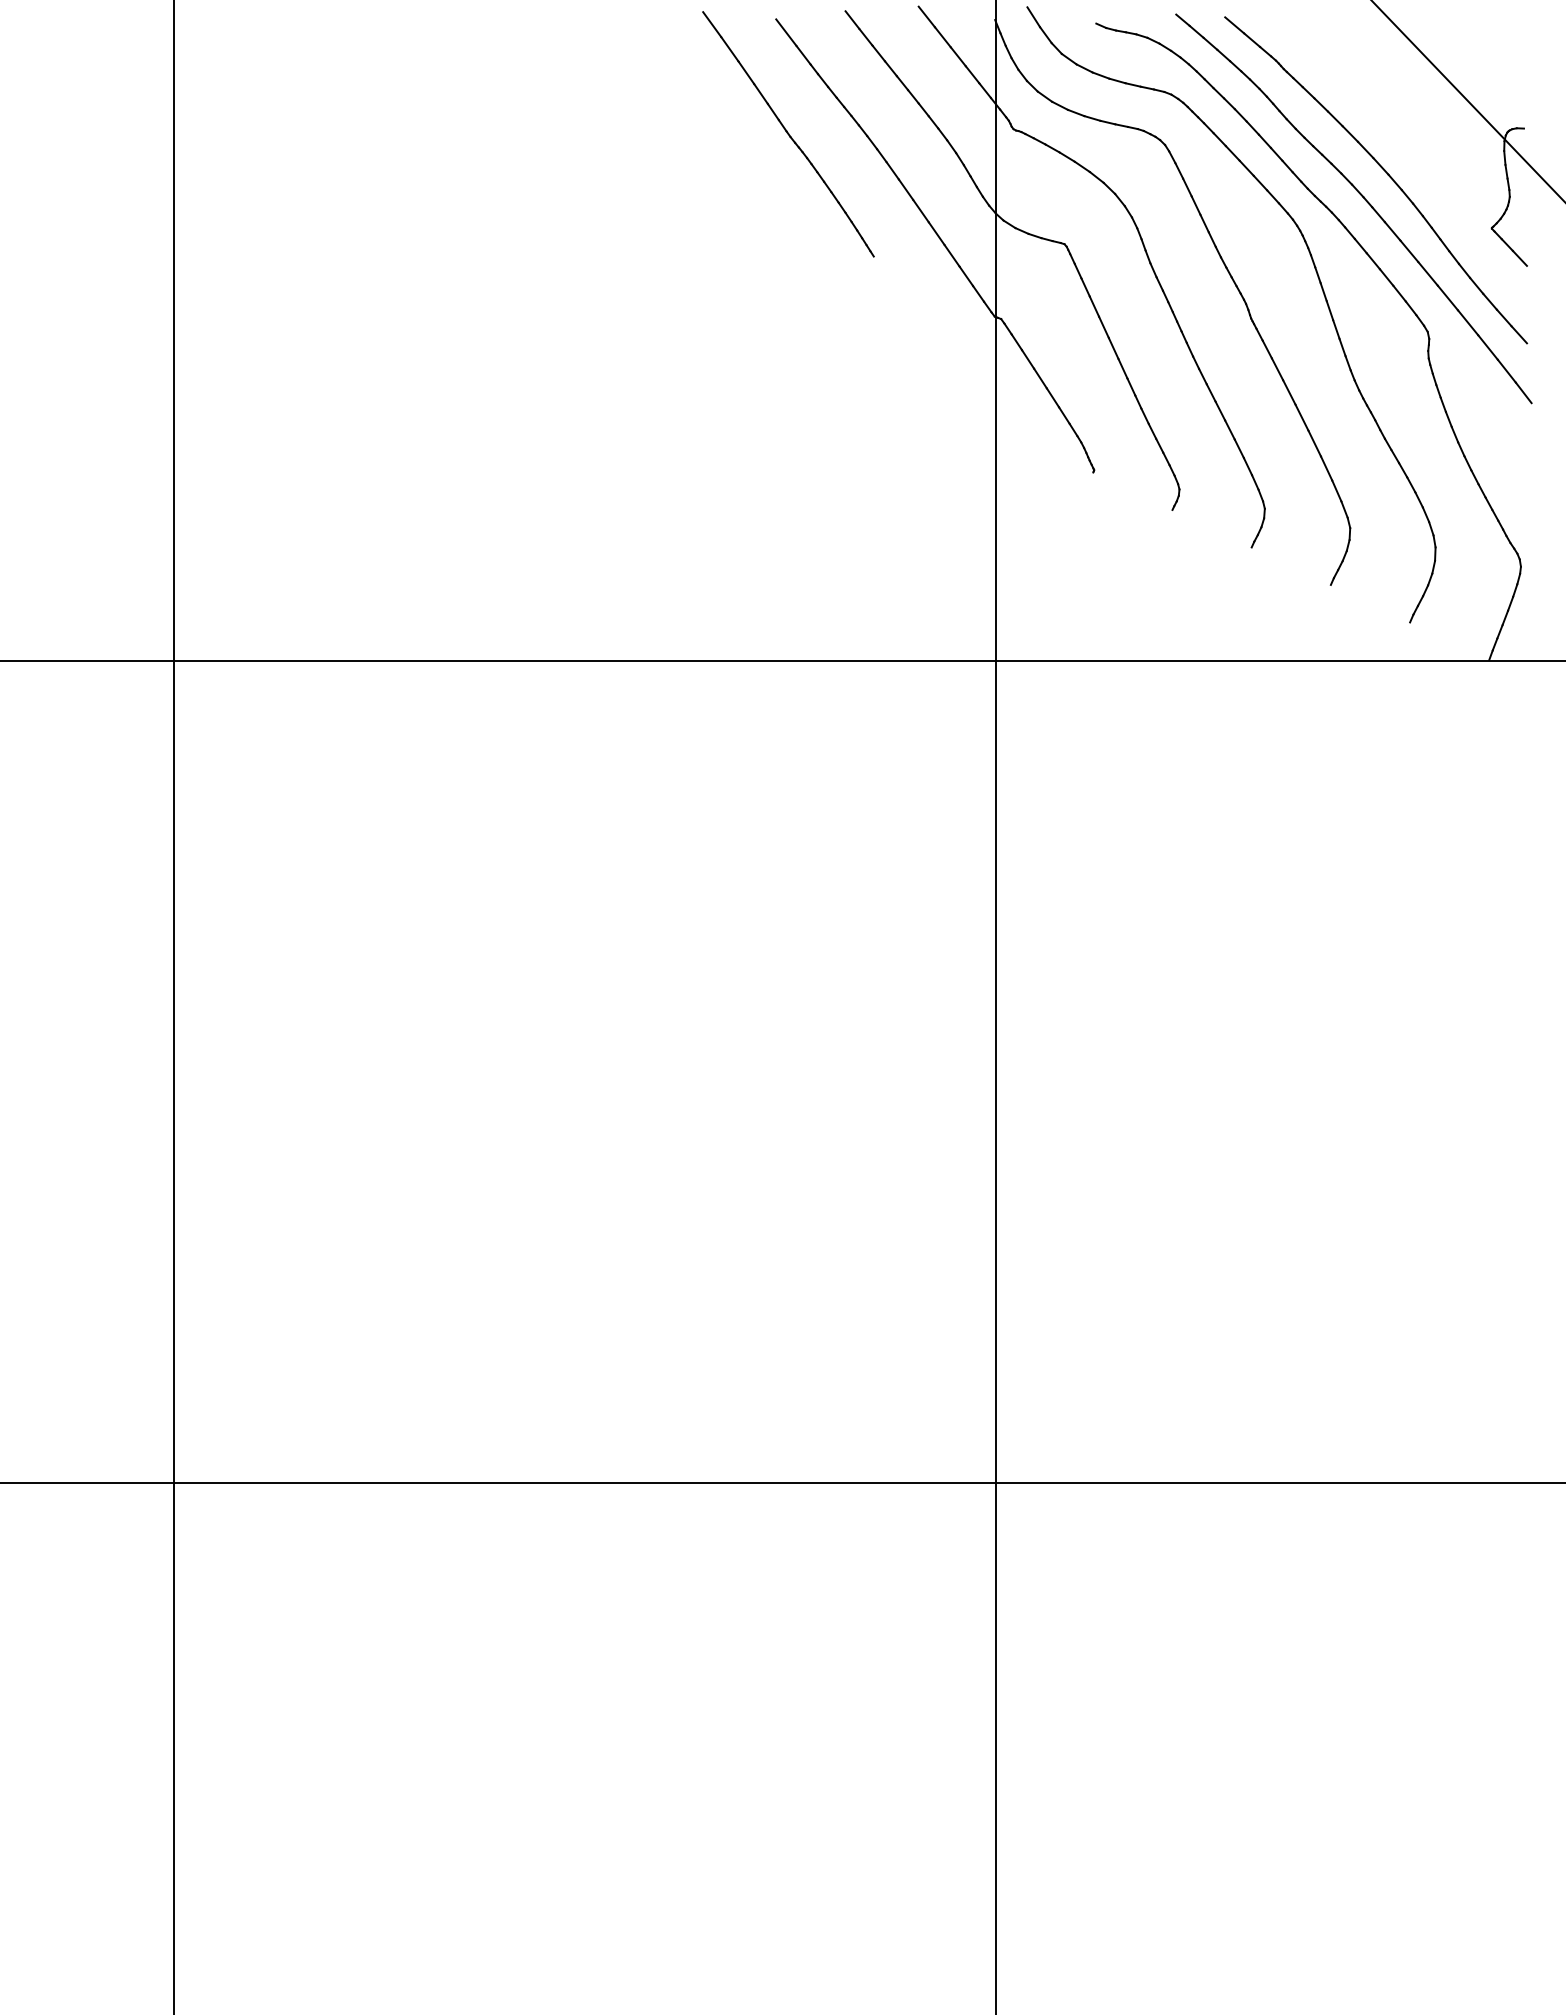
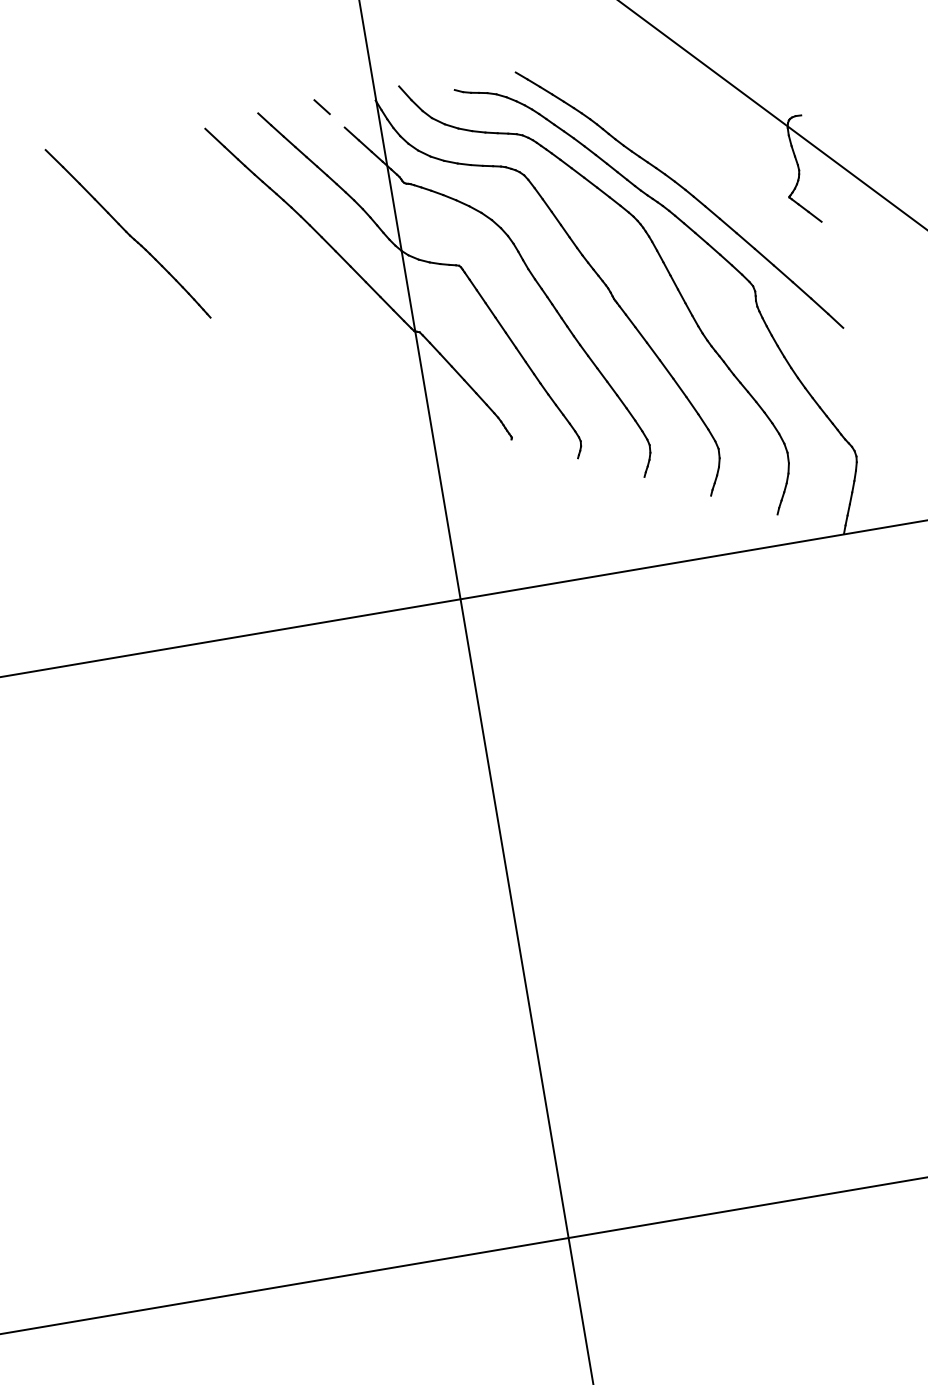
line: (942, 37) -> (337, 121), removed
part: (788, 134) -> (128, 233), moved
part: (1384, 171) -> (698, 167), removed

